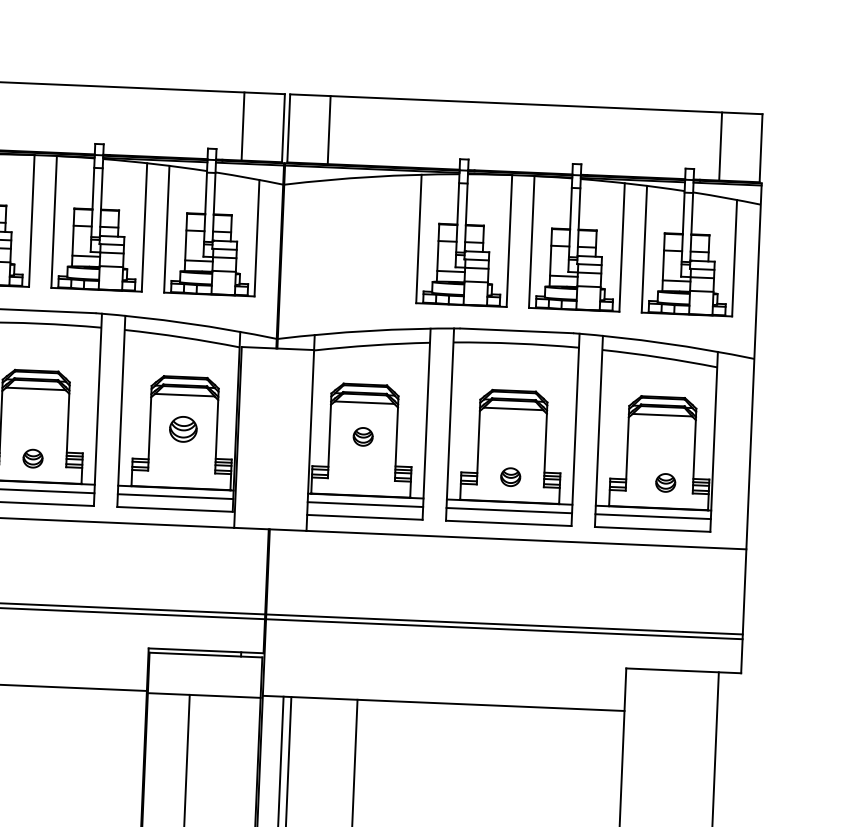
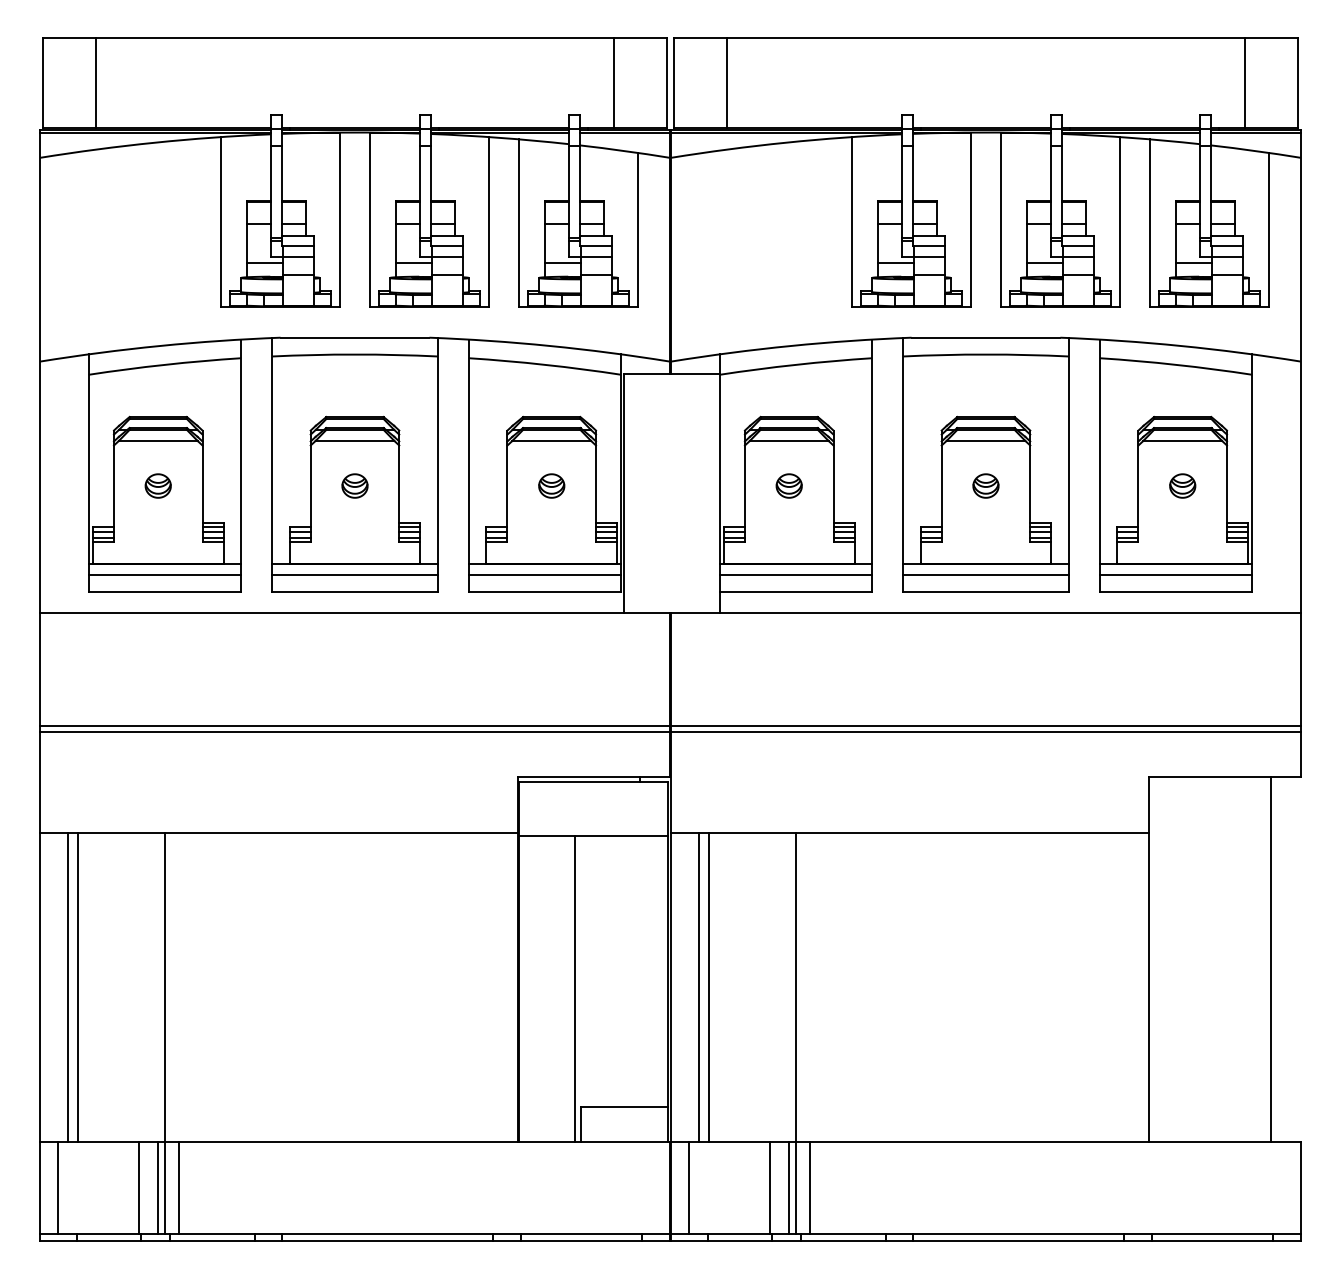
part: (183, 428) -> (551, 485), size x0.71
part: (32, 458) -> (354, 485), moved
part: (510, 476) -> (985, 485), moved
part: (665, 482) -> (1182, 485), moved

